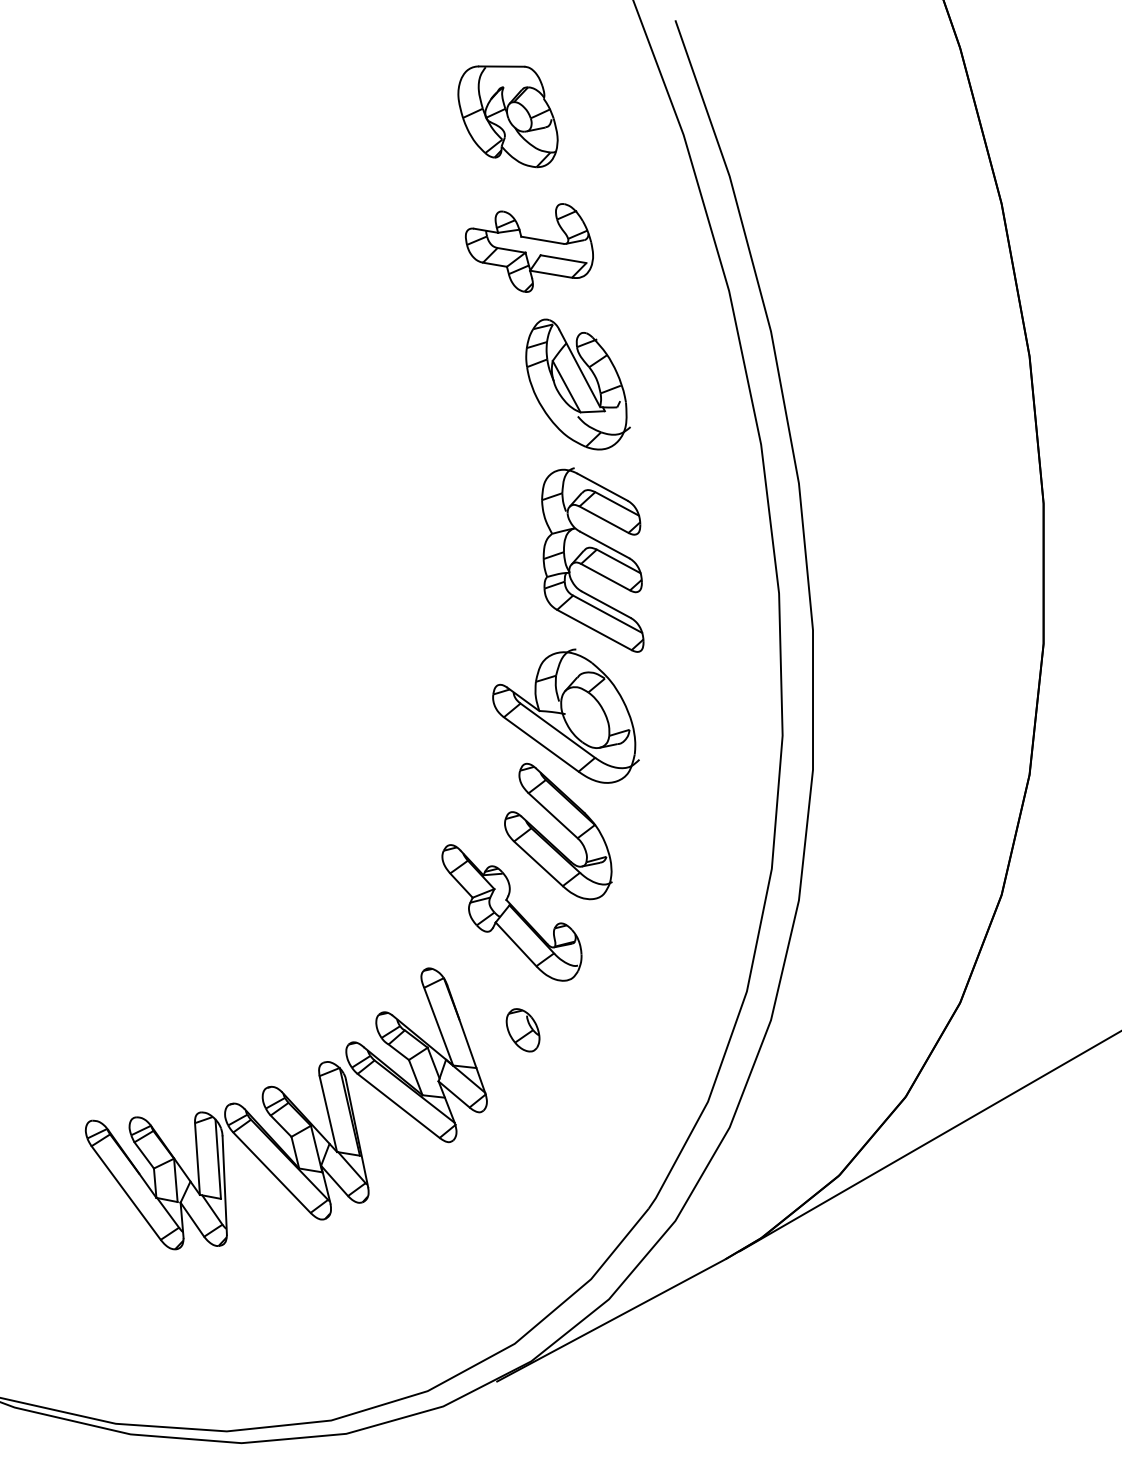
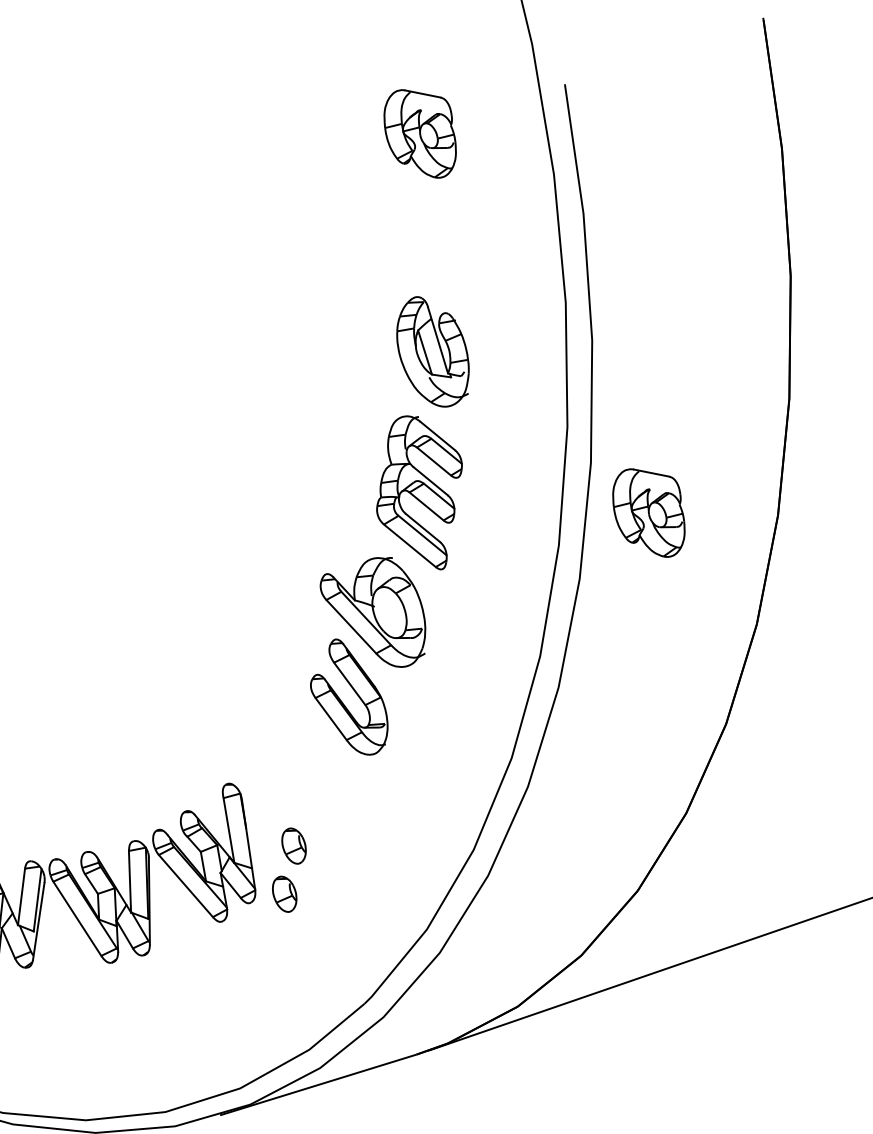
part: (529, 247) -> (417, 238), removed
part: (882, 531) -> (648, 512), added
part: (511, 912) -> (302, 752), removed
part: (522, 1092) -> (284, 894), added

